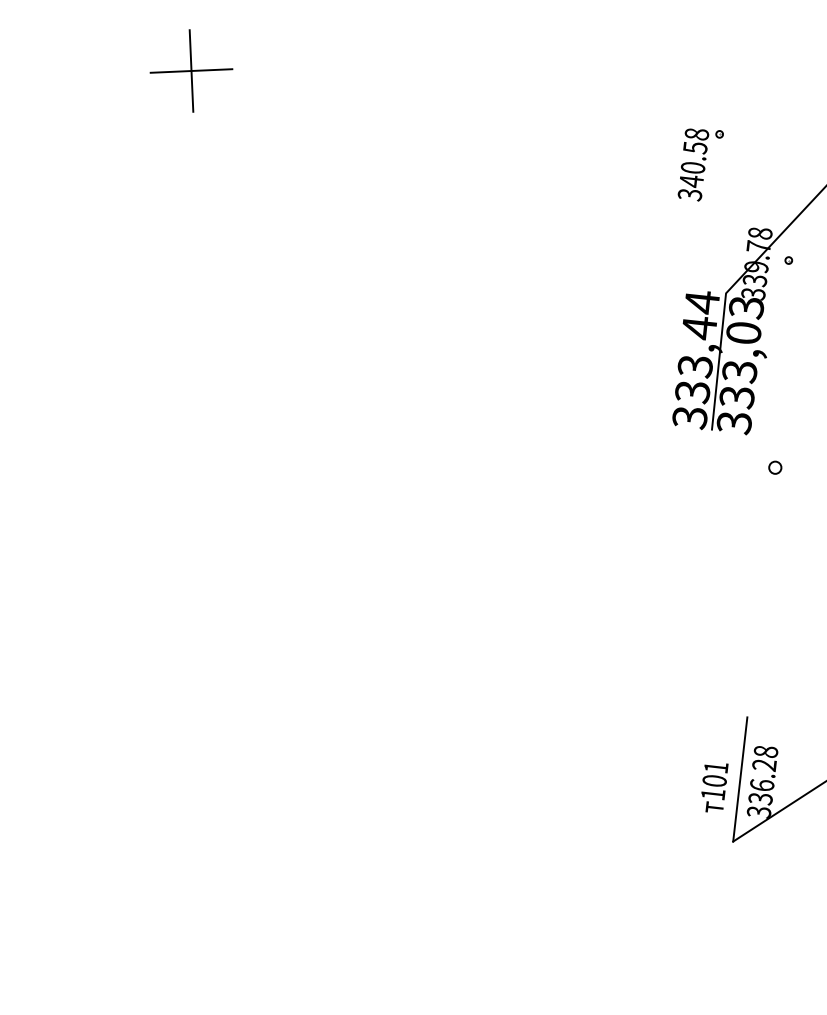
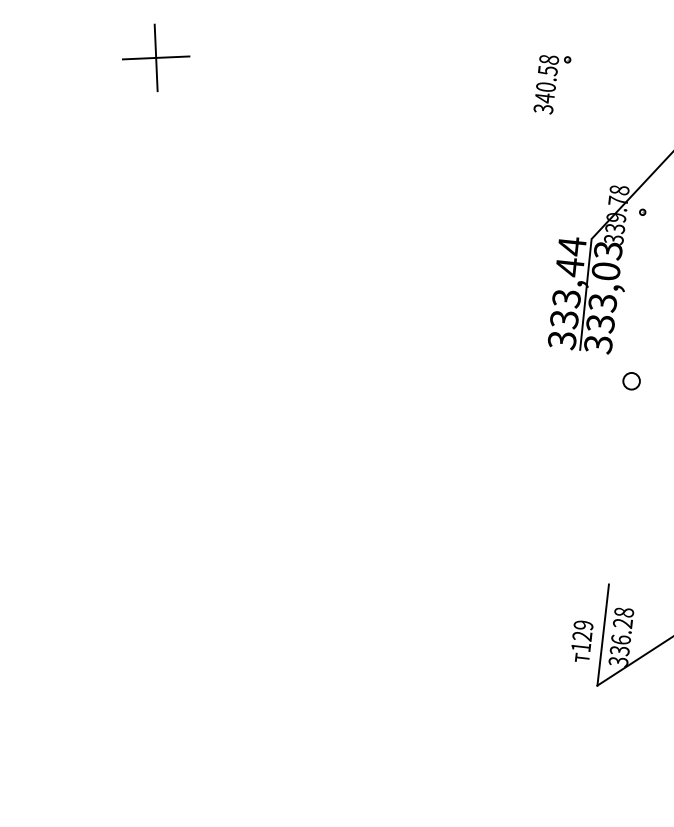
part: (700, 164) -> (552, 84), moved
circle: (775, 467) -> (631, 380), size x1.67
text: (715, 774) -> (583, 630), 101 -> 129

